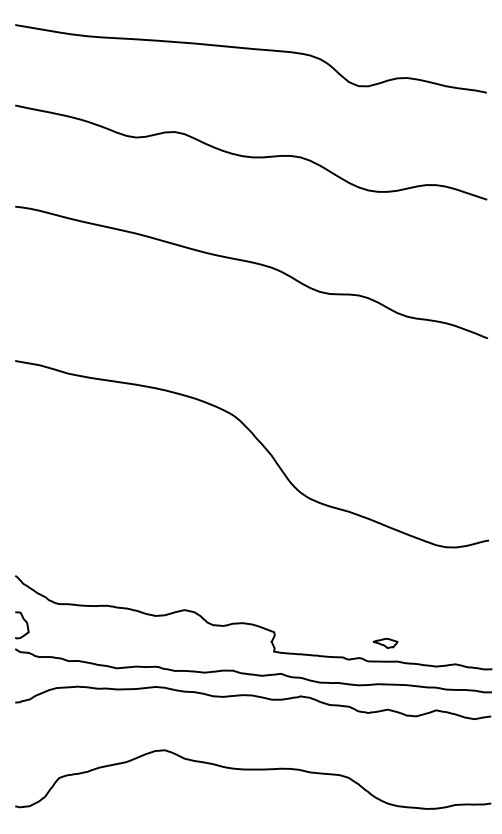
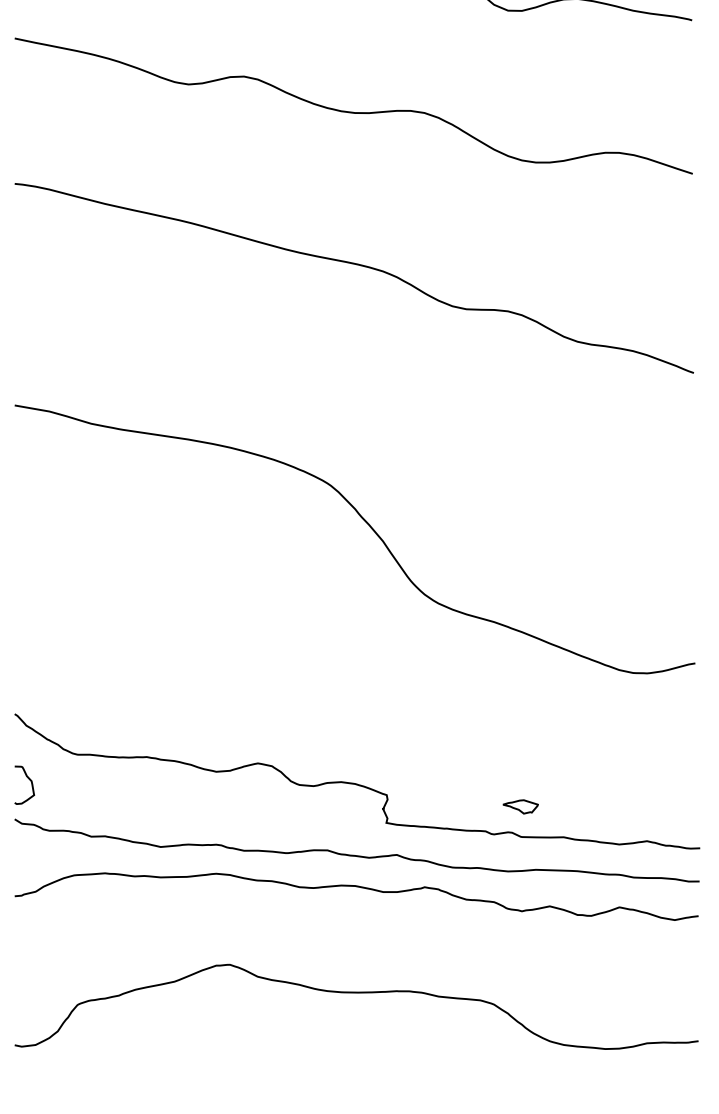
part: (385, 642) -> (520, 805), moved

